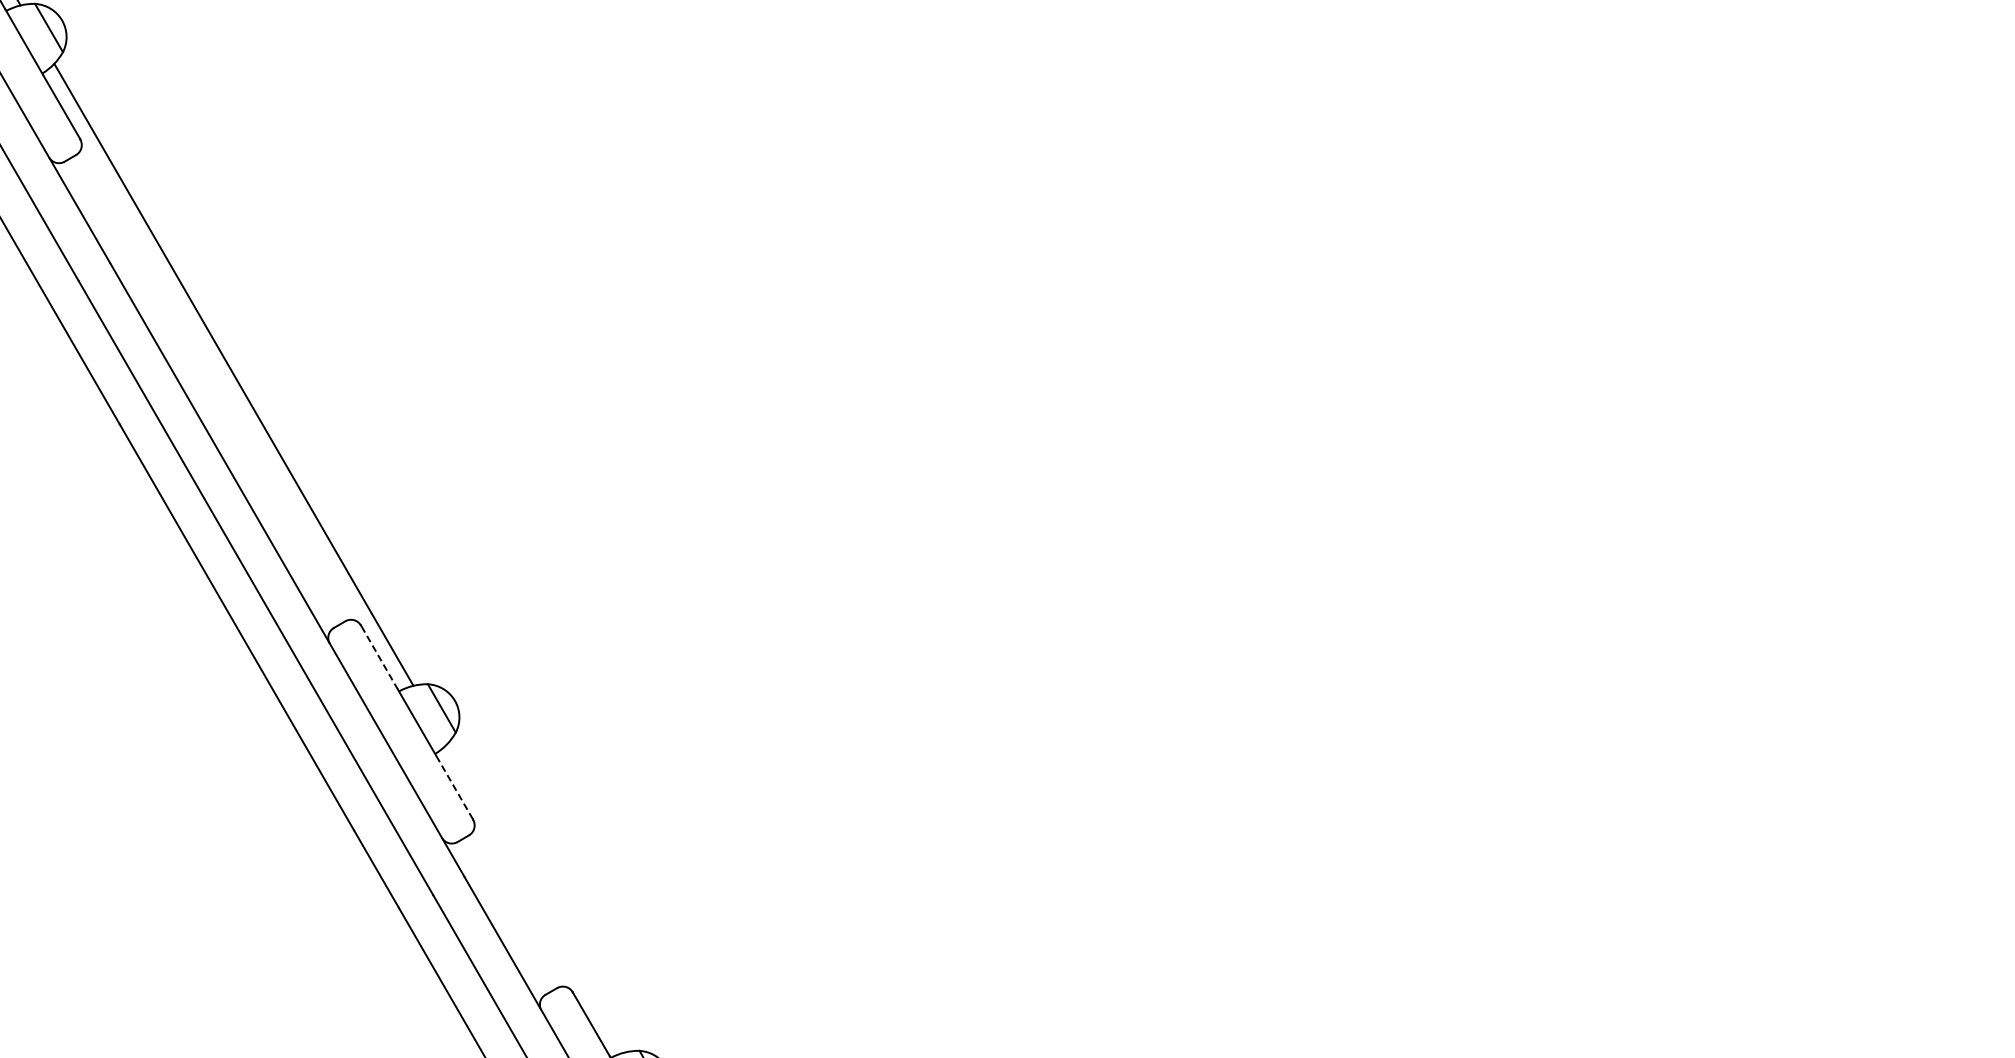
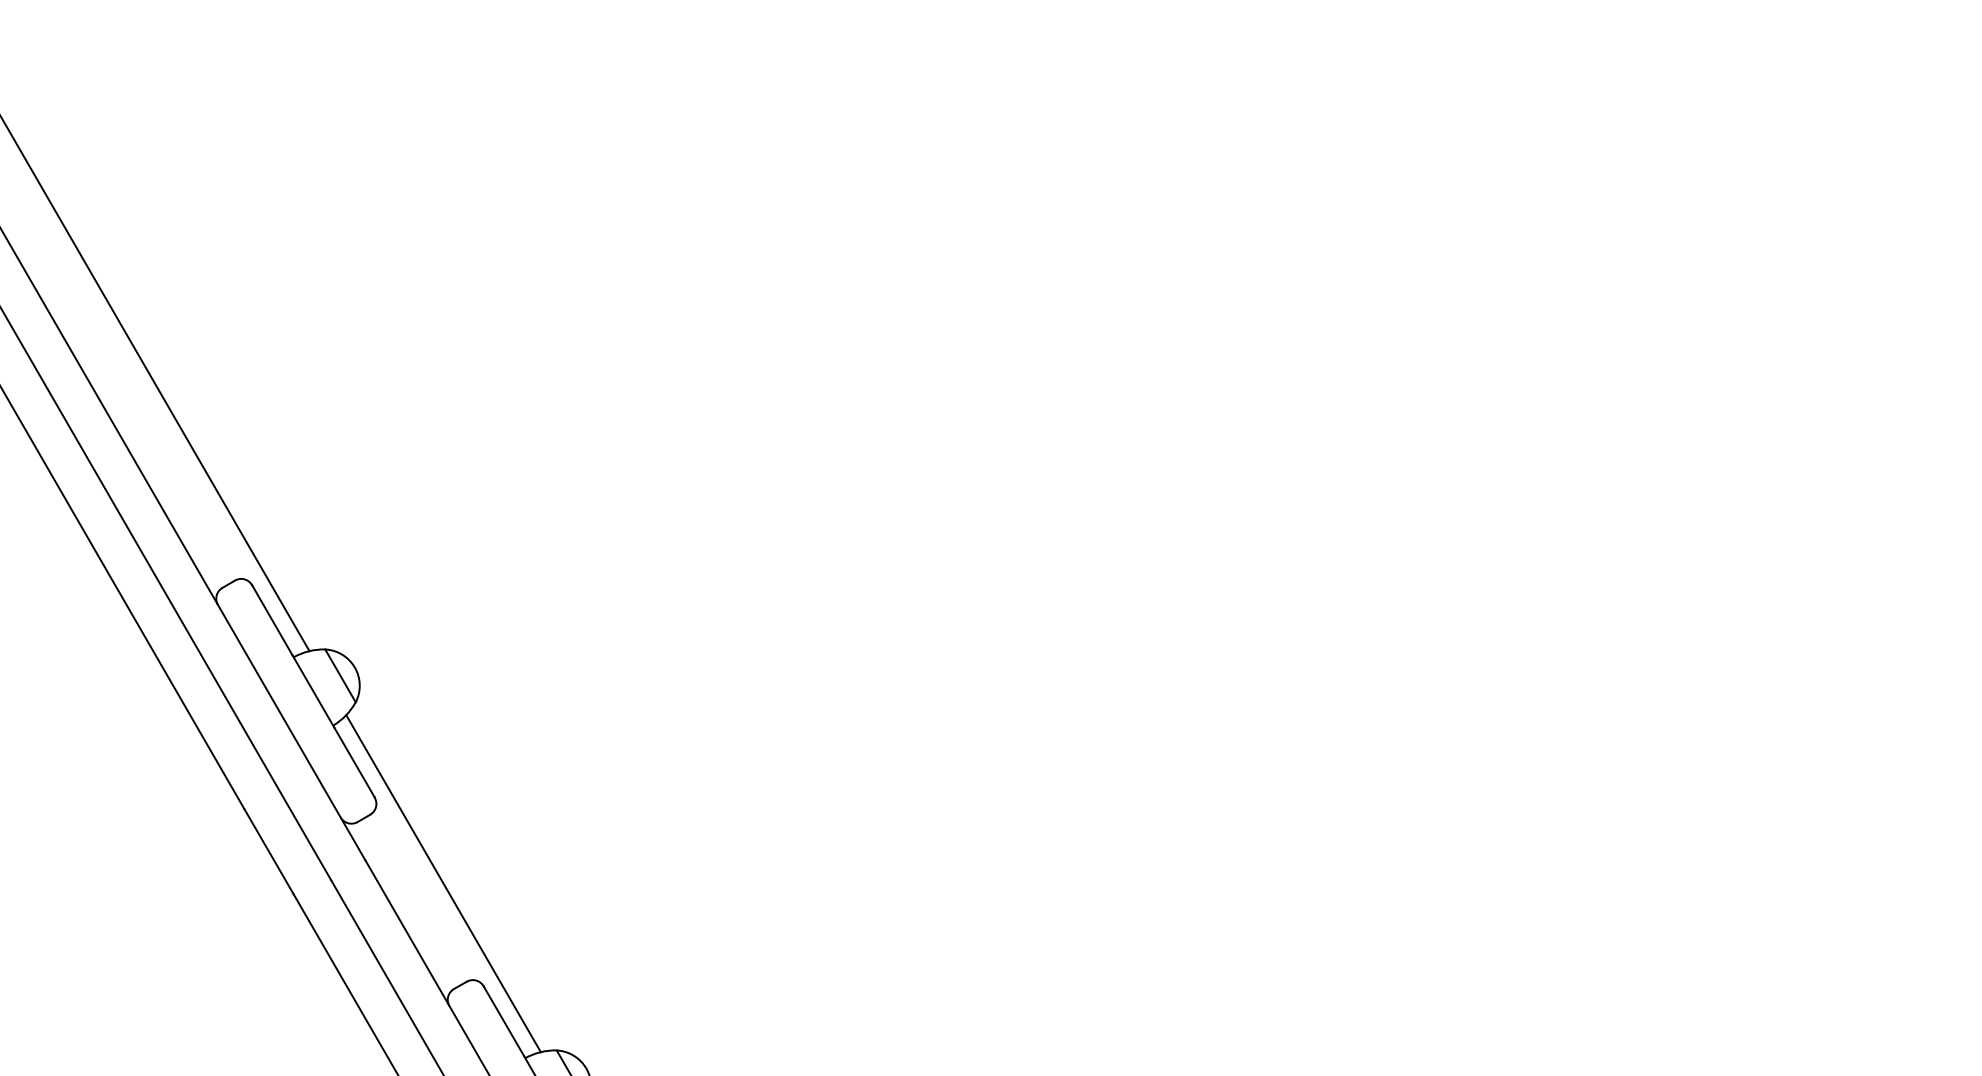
line: (379, 657) -> (272, 620), dashed -> solid
line: (454, 787) -> (354, 762), dashed -> solid
line: (536, 898) -> (444, 883), added

